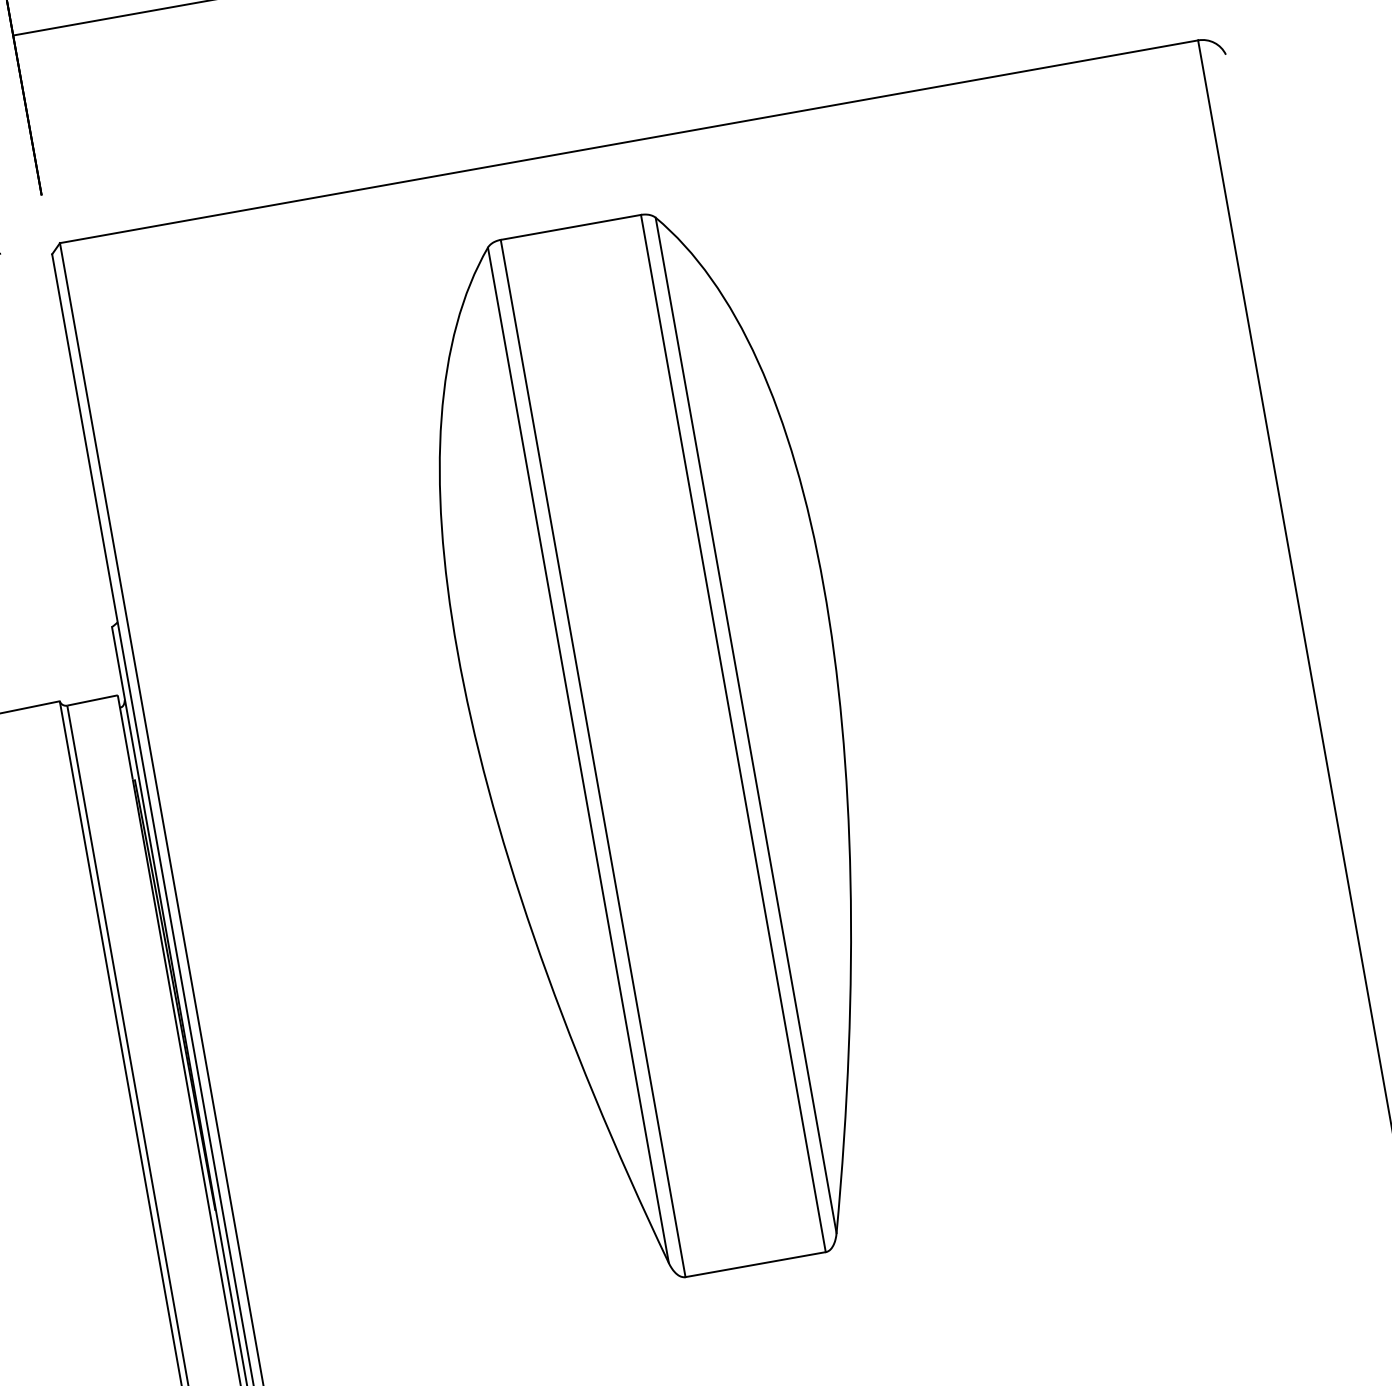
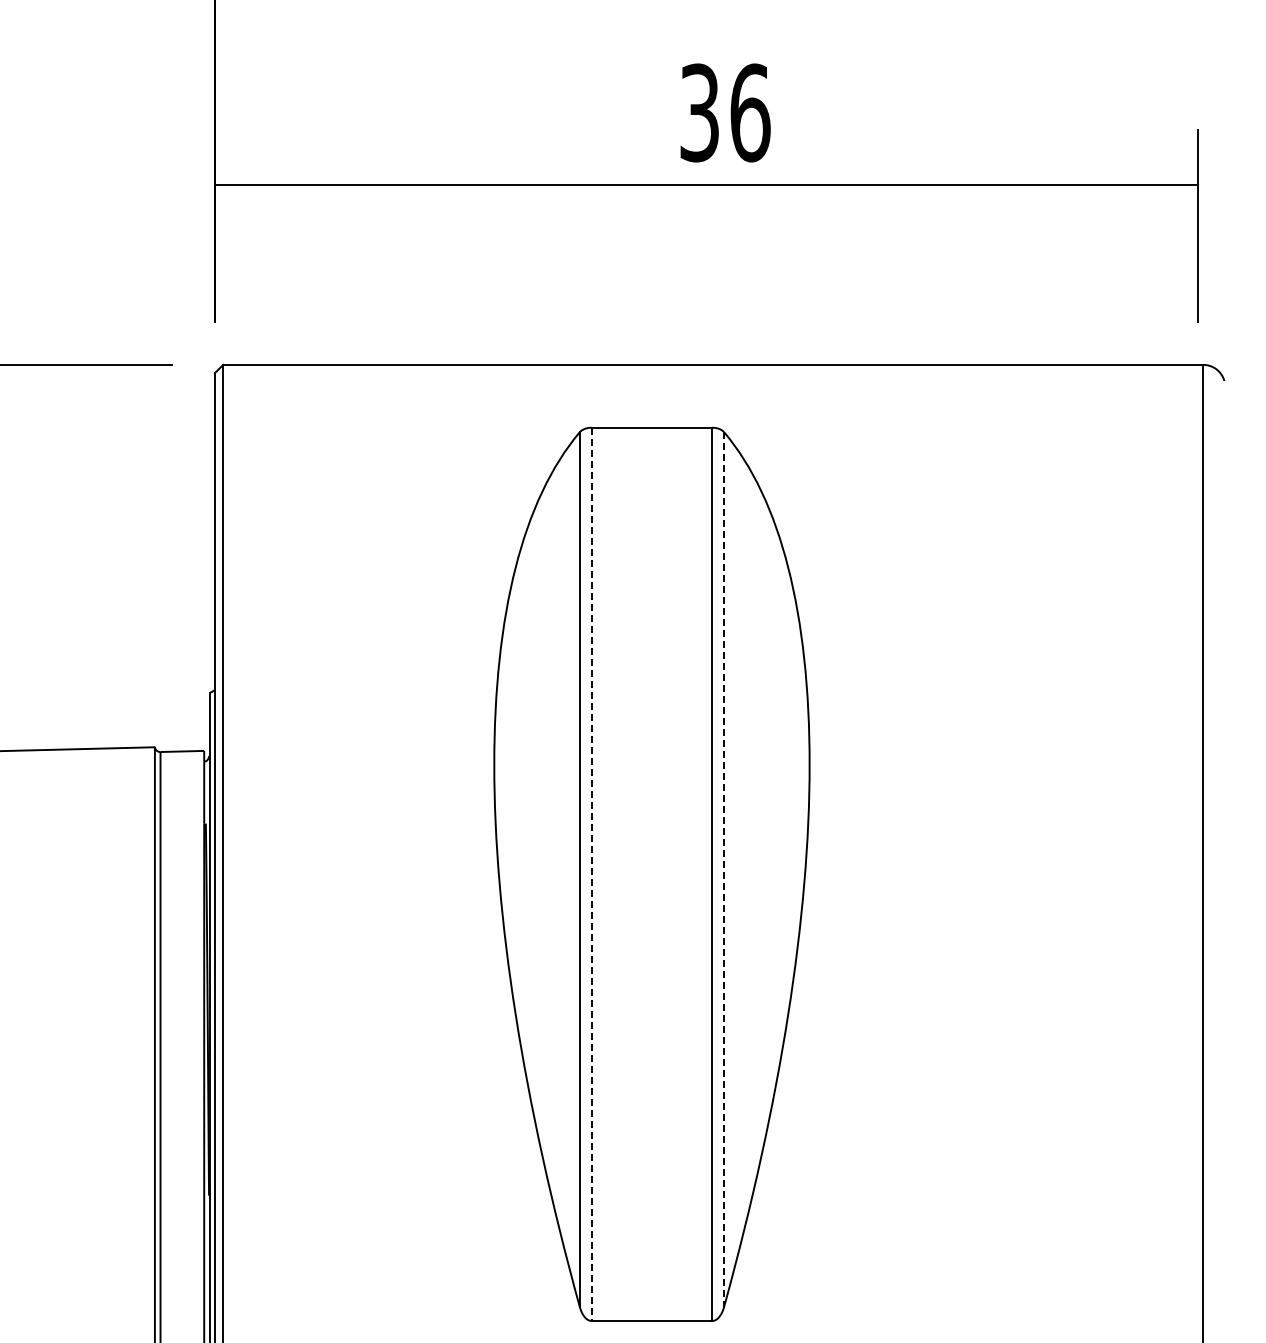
line: (746, 726) -> (724, 870), solid -> dashed
line: (593, 758) -> (591, 874), solid -> dashed

